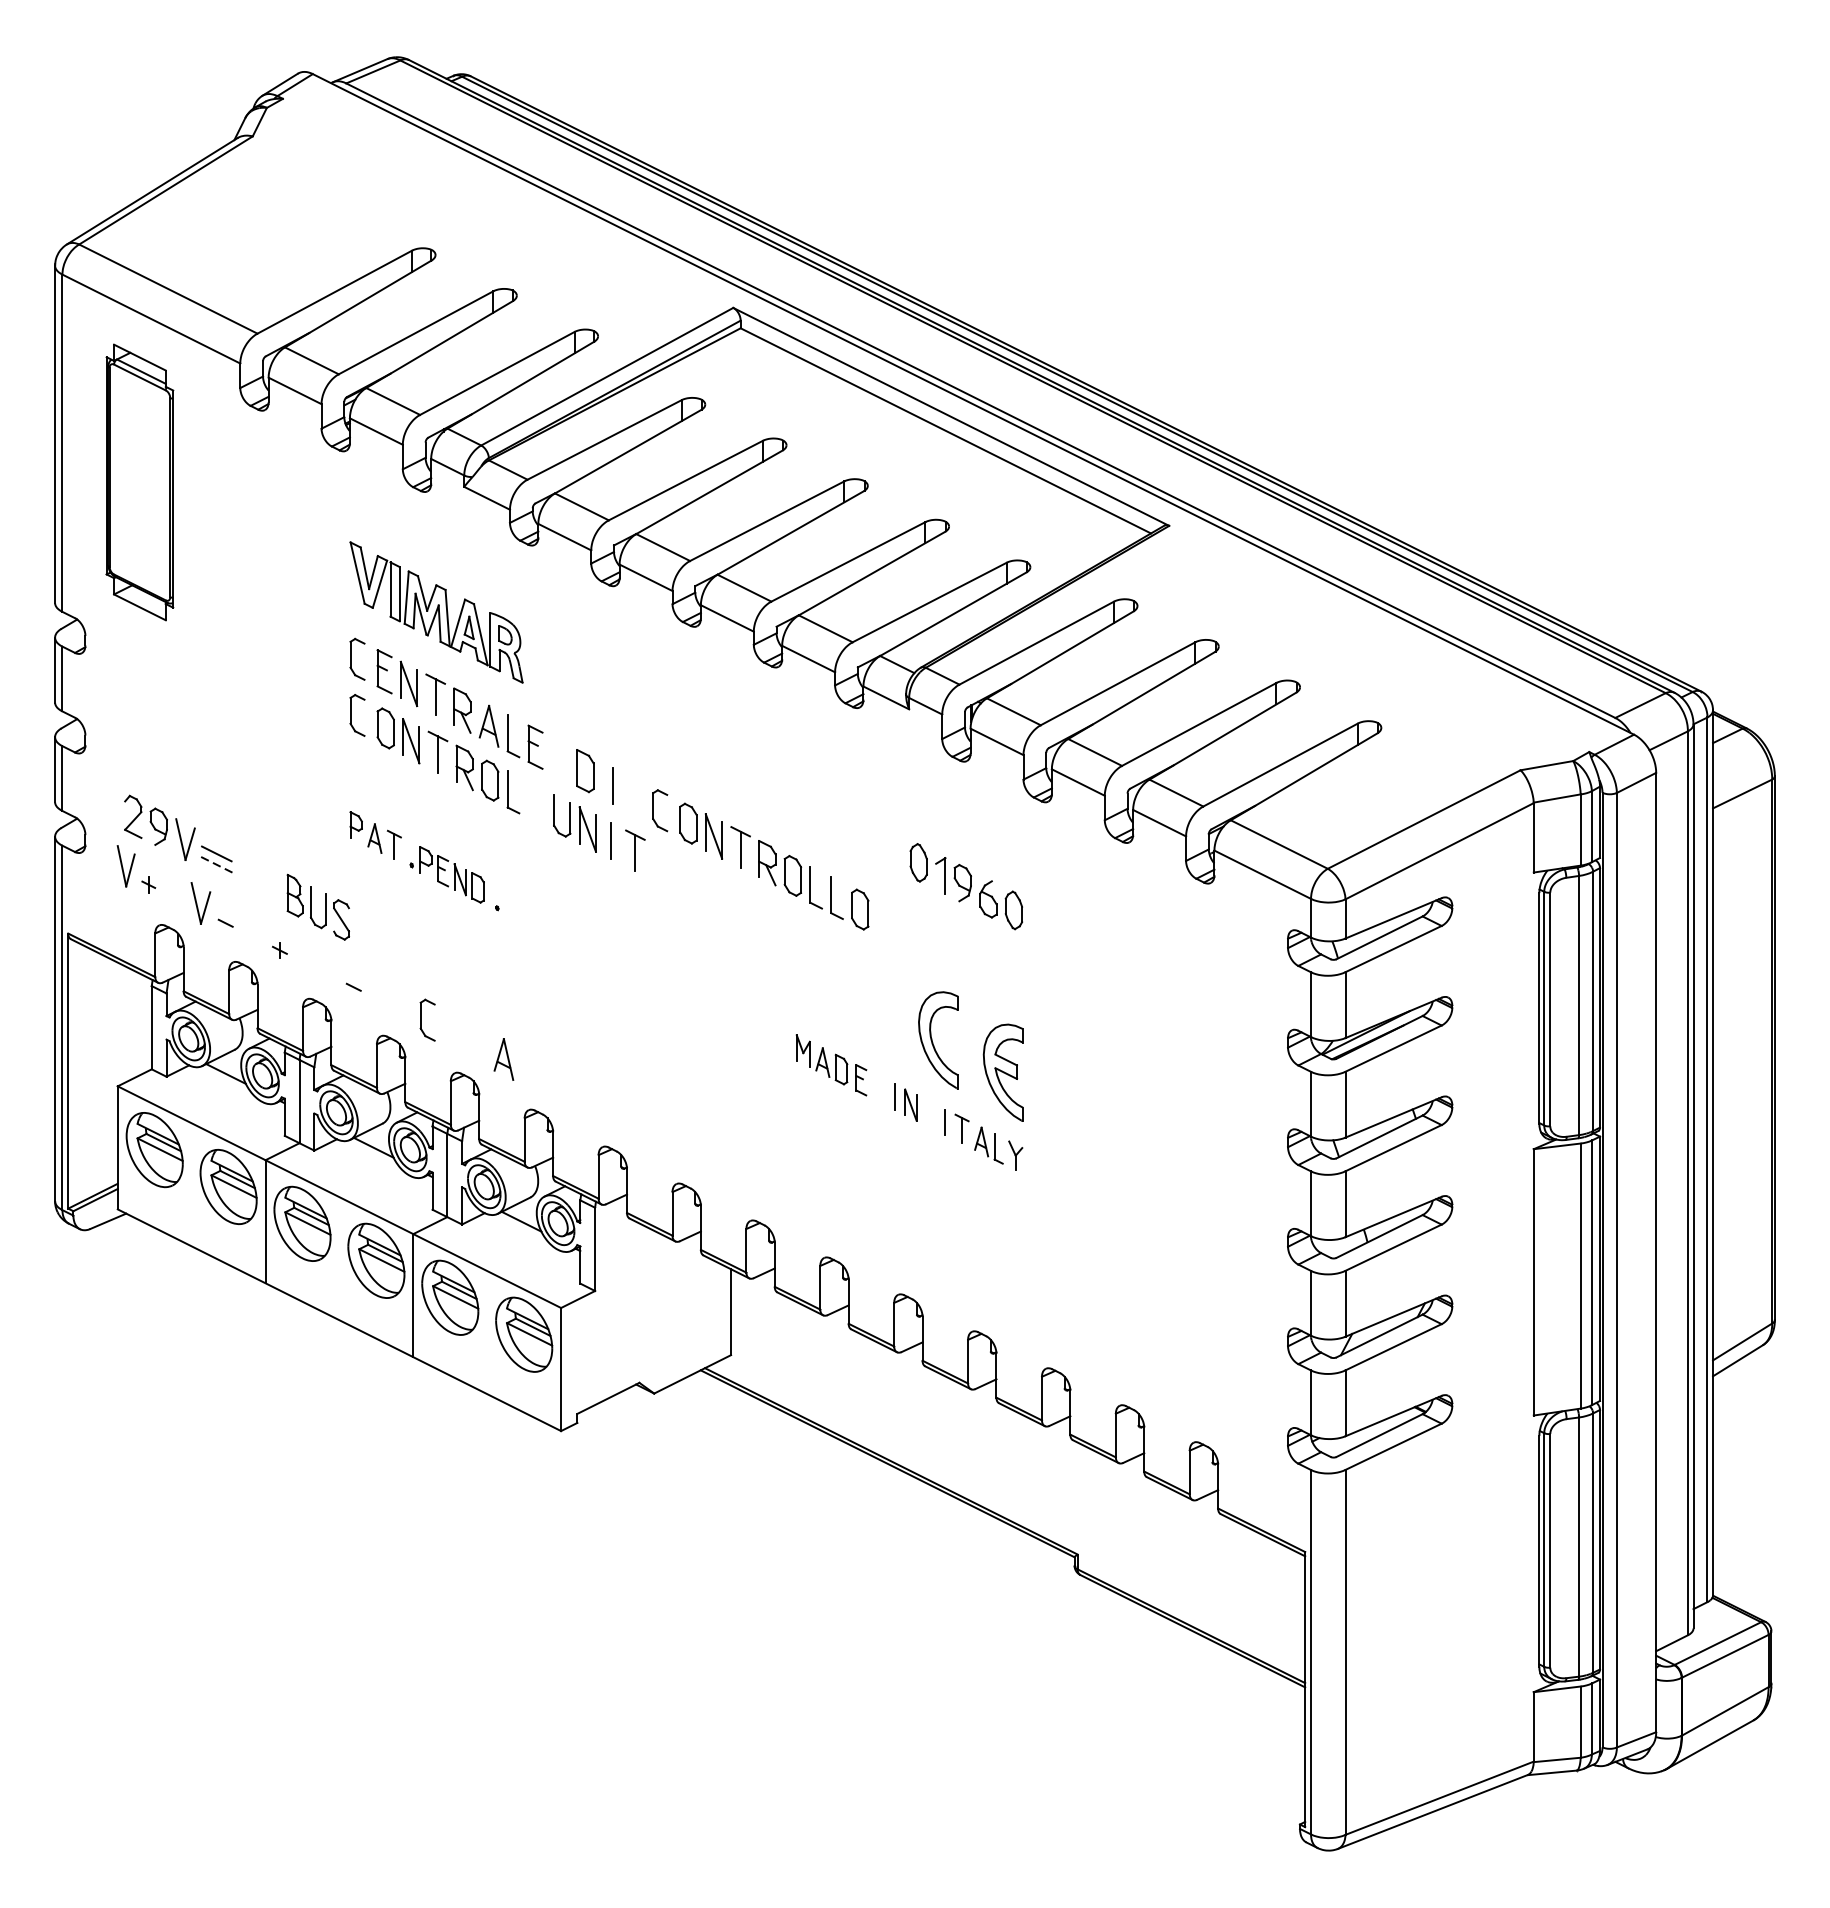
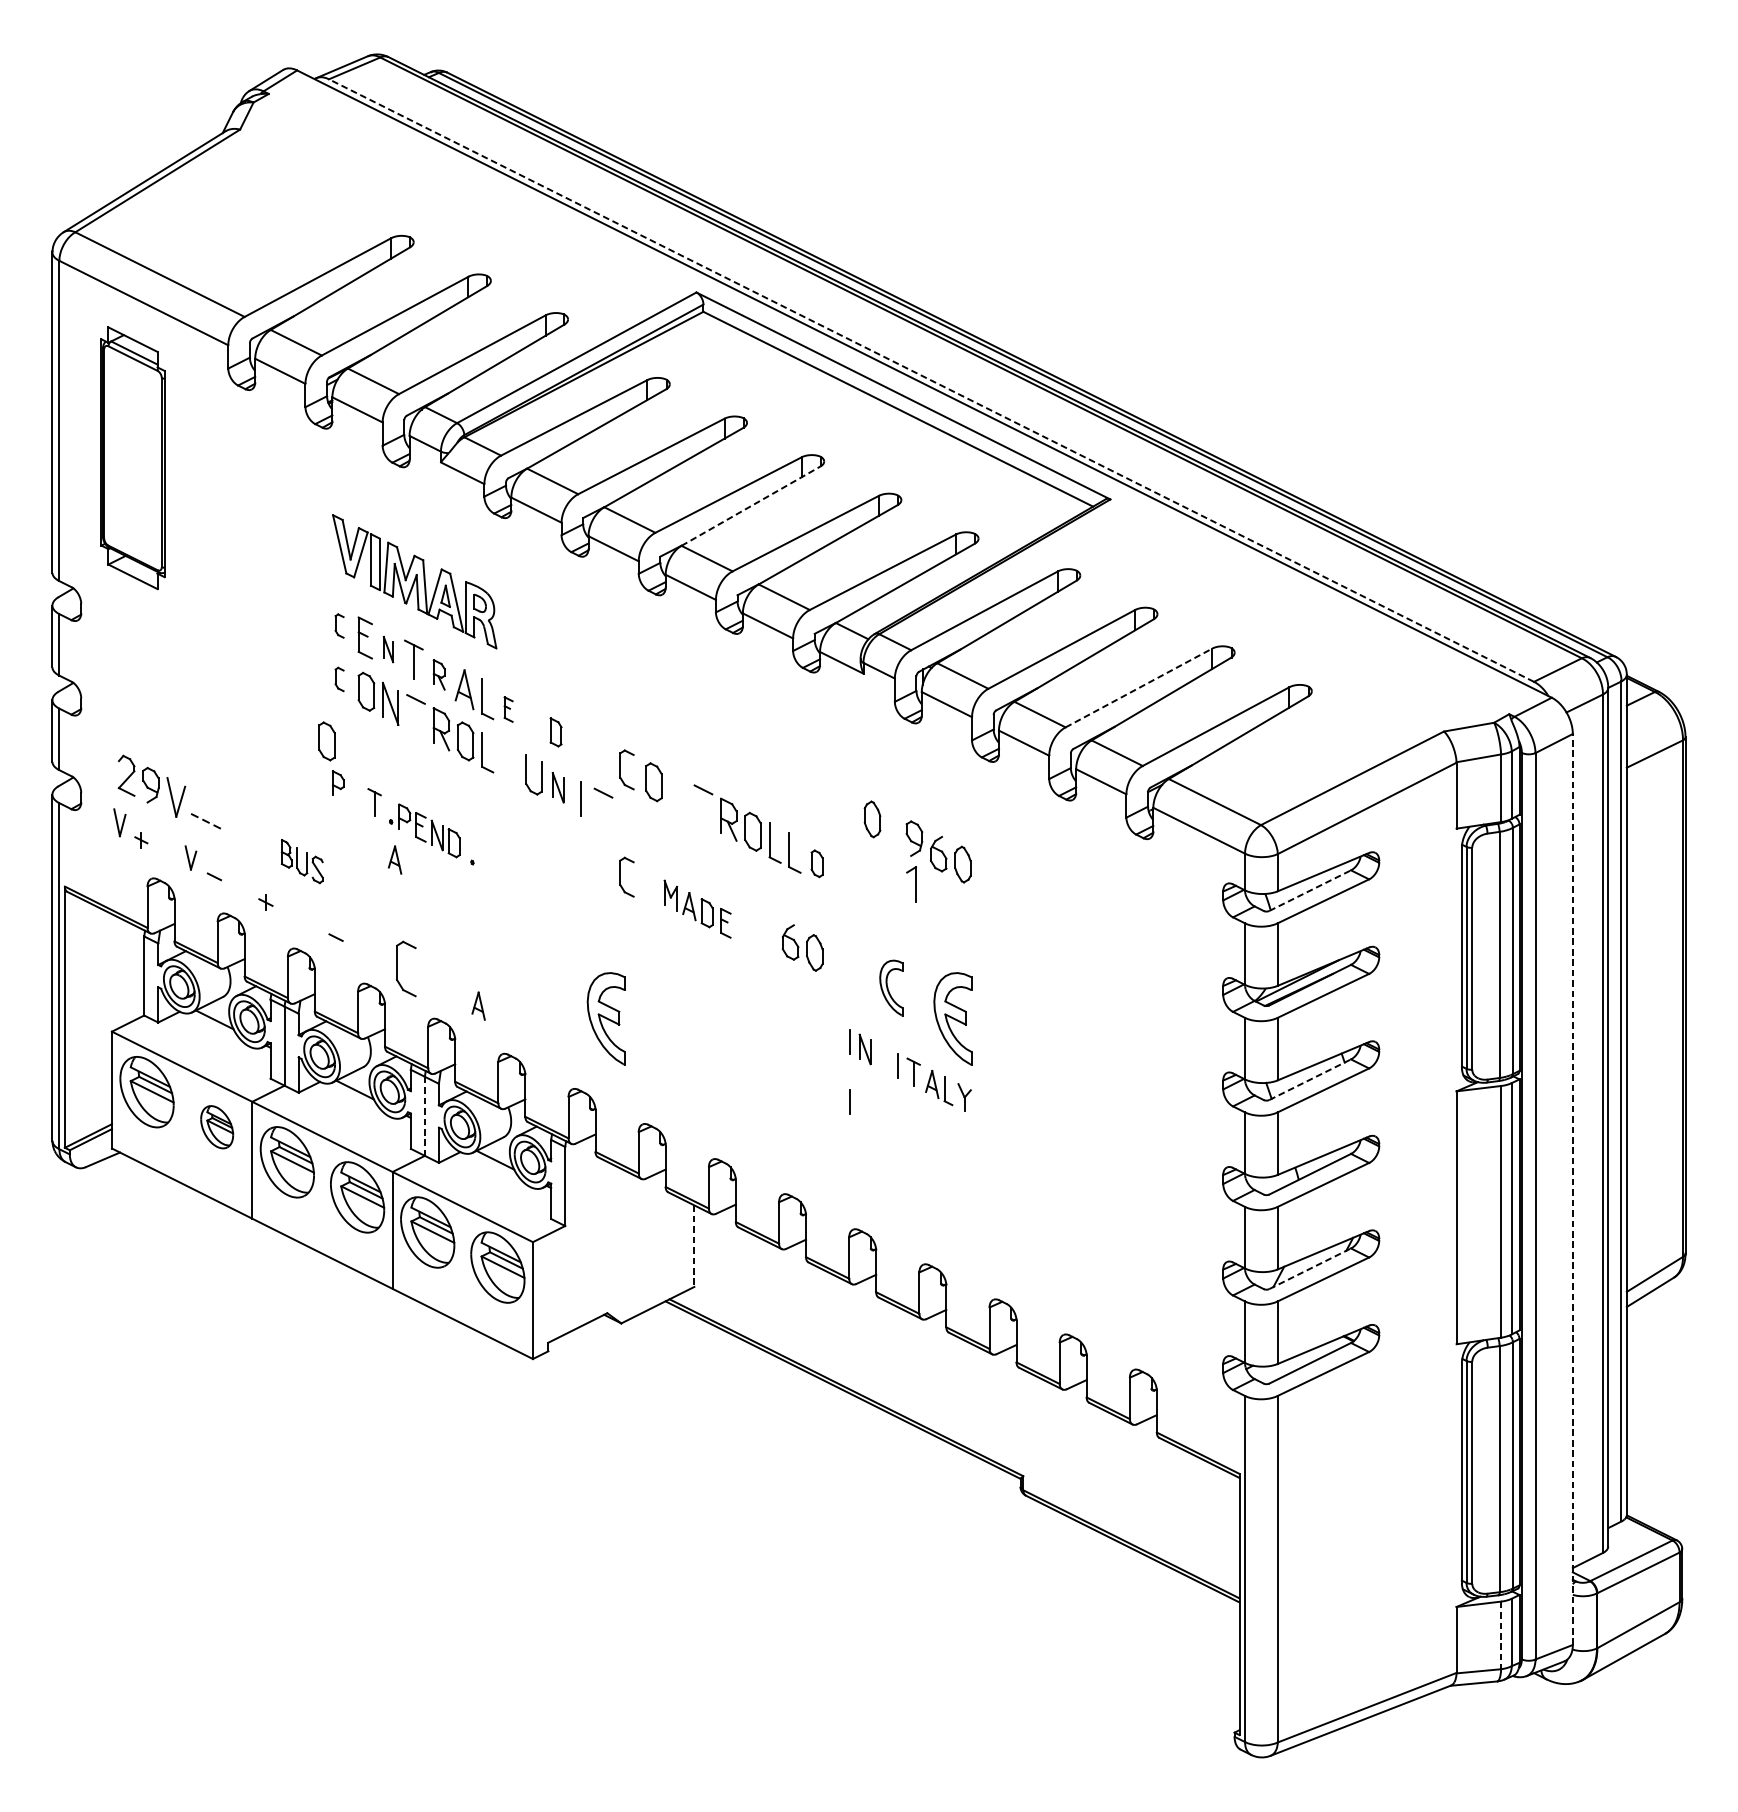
line: (980, 400) -> (931, 380), solid -> dashed
line: (791, 532) -> (751, 505), solid -> dashed
part: (357, 658) -> (339, 625), size x0.6
part: (408, 683) -> (388, 649), size x0.6
part: (462, 710) -> (439, 674), size x0.7
part: (357, 715) -> (339, 679), size x0.6
line: (1199, 724) -> (1139, 688), solid -> dashed
part: (535, 746) -> (508, 708), size x0.6
line: (438, 754) -> (416, 716), removed
part: (585, 771) -> (556, 732), size x0.7
part: (344, 780) -> (327, 741), added
line: (612, 785) -> (581, 745), removed
part: (587, 829) -> (558, 787), size x0.7
part: (713, 836) -> (677, 794), removed
part: (374, 838) -> (394, 859), moved
line: (740, 849) -> (703, 806), removed
line: (216, 853) -> (205, 810), removed
line: (635, 853) -> (603, 810), removed
part: (125, 866) -> (119, 822), size x0.7
part: (940, 875) -> (911, 883), moved
part: (200, 903) -> (190, 858), size x0.6
part: (317, 906) -> (301, 860), size x0.7
part: (860, 909) -> (817, 863), size x0.7
part: (653, 923) -> (620, 877), added
line: (1380, 937) -> (1311, 890), solid -> dashed
part: (844, 998) -> (802, 948), added
part: (427, 1019) -> (406, 968), size x1.4
part: (938, 1040) -> (891, 988), size x0.6
part: (503, 1059) -> (478, 1006), size x0.7
part: (831, 1065) -> (697, 909), moved
part: (637, 1072) -> (605, 1018), added
line: (1380, 1136) -> (1311, 1079), solid -> dashed
line: (894, 1159) -> (849, 1101), added
line: (447, 1175) -> (425, 1116), solid -> dashed
part: (228, 1186) -> (217, 1126), size x0.6
line: (1656, 1252) -> (1573, 1189), solid -> dashed
line: (731, 1312) -> (694, 1246), solid -> dashed
line: (1380, 1335) -> (1311, 1268), solid -> dashed
line: (1580, 1722) -> (1500, 1635), solid -> dashed

